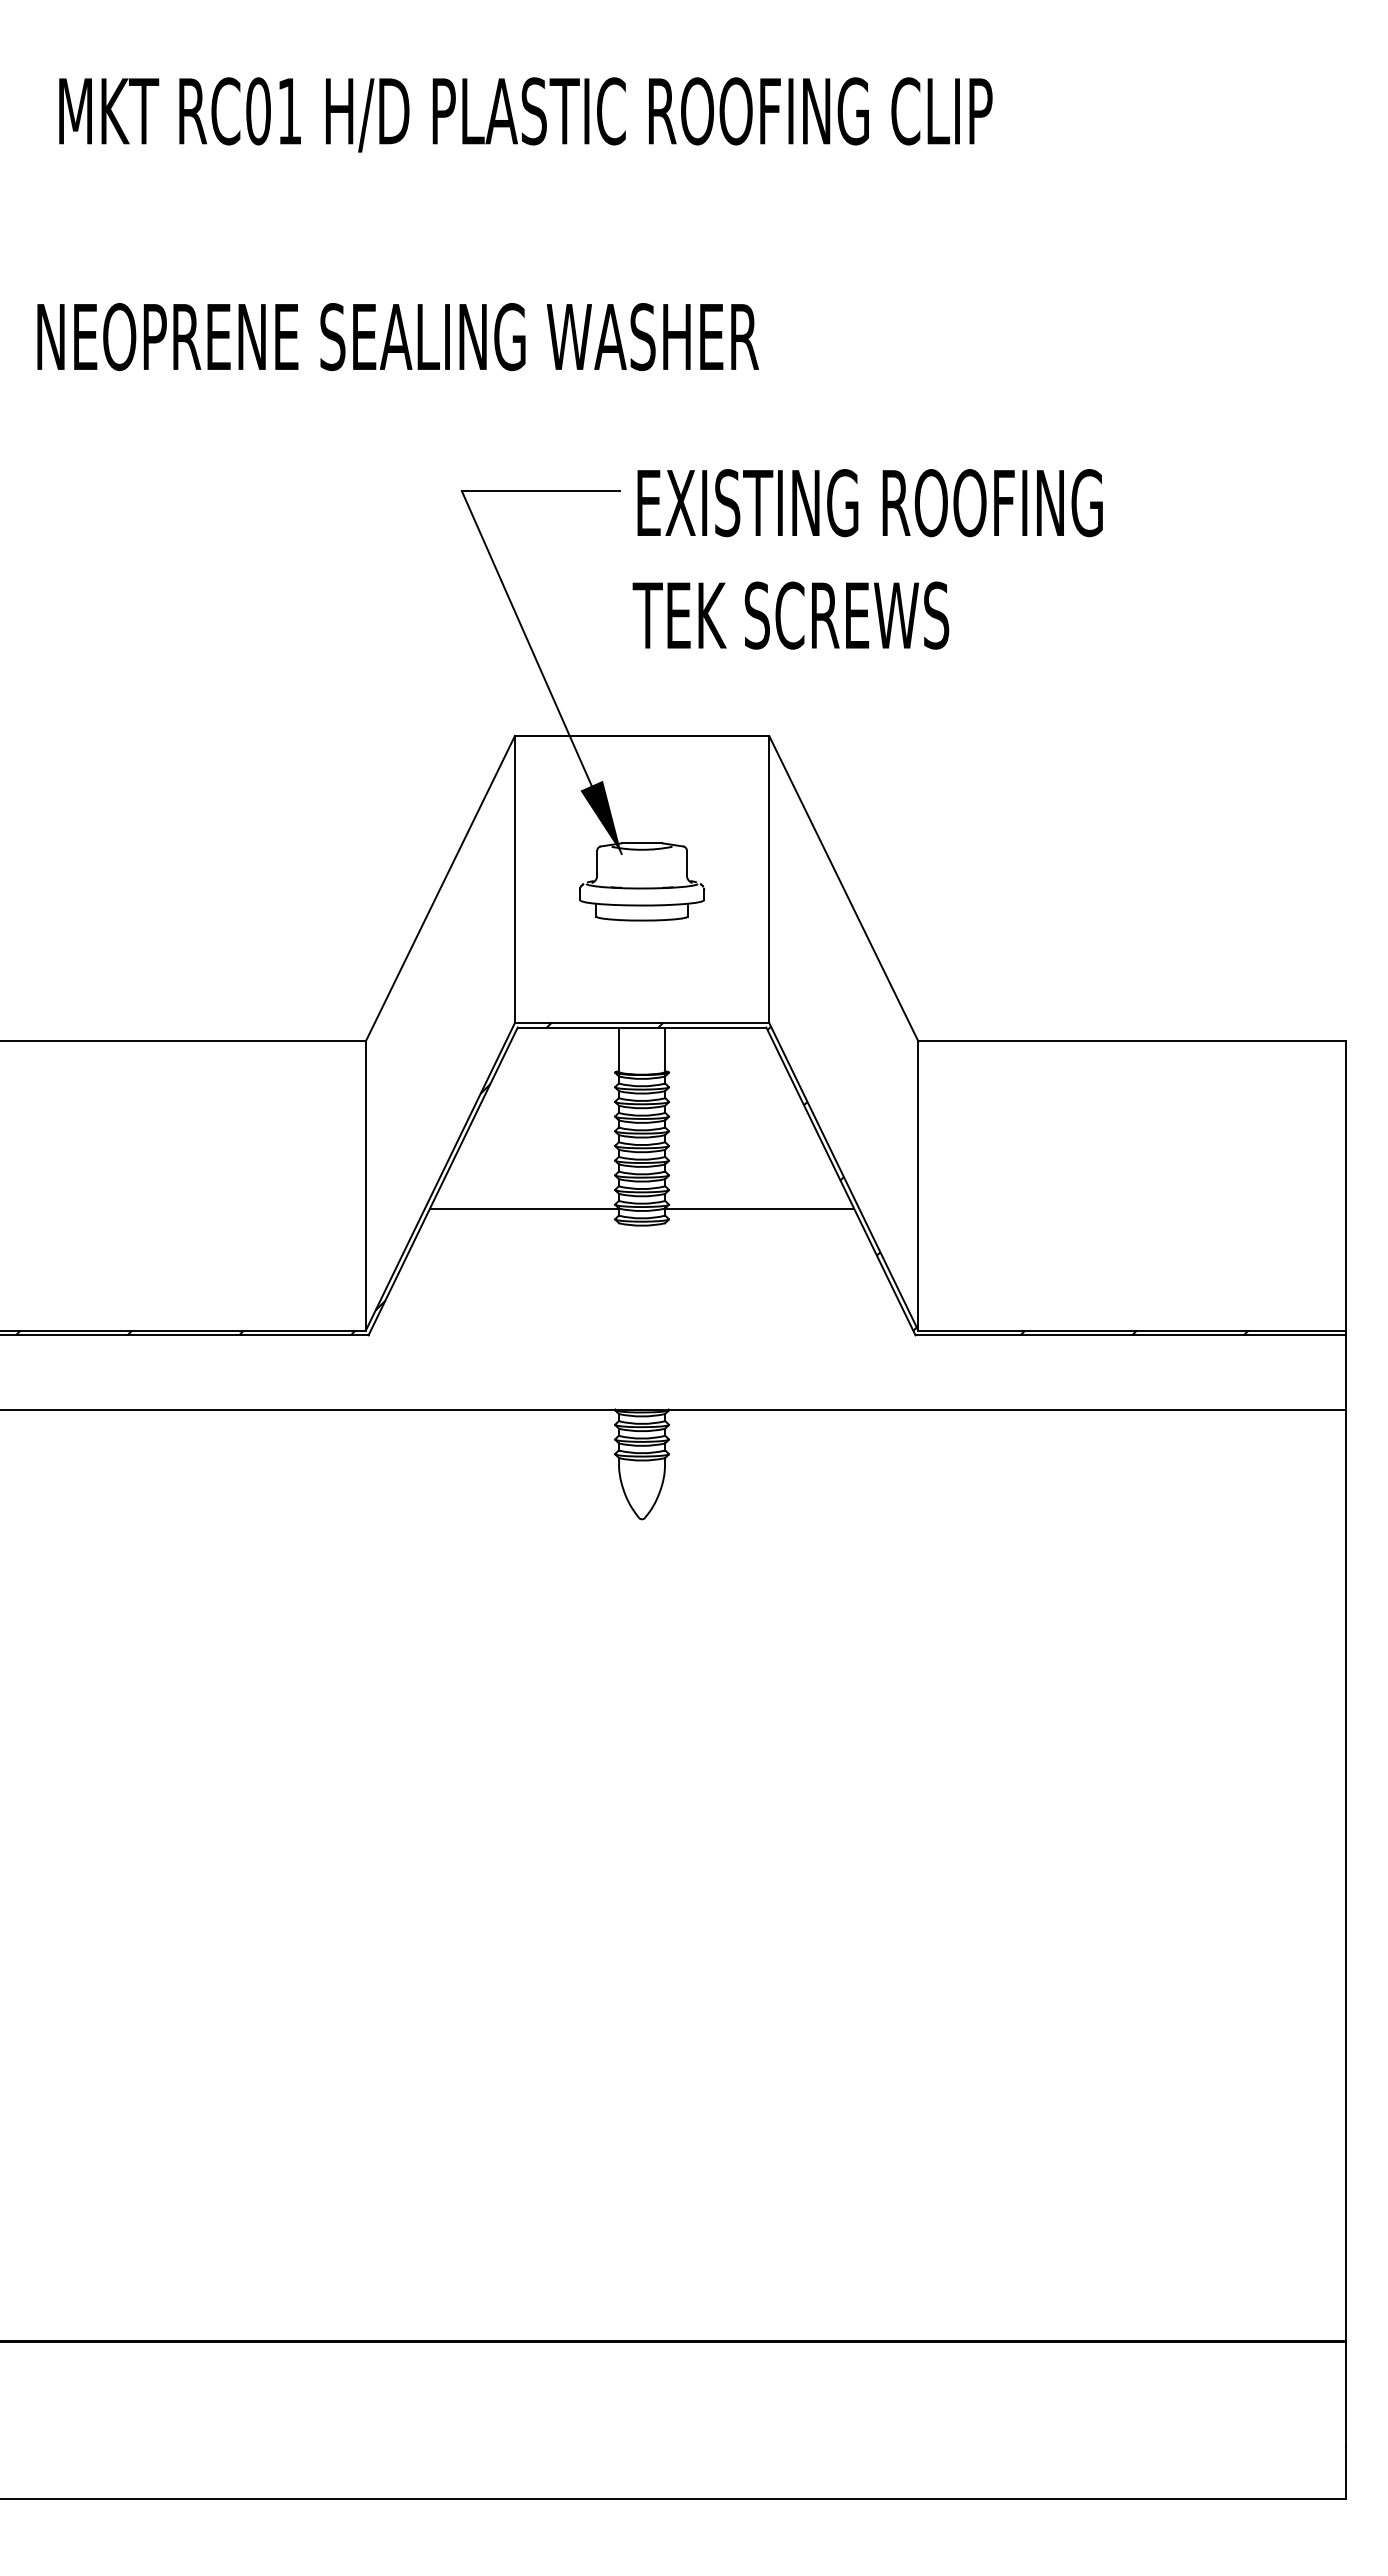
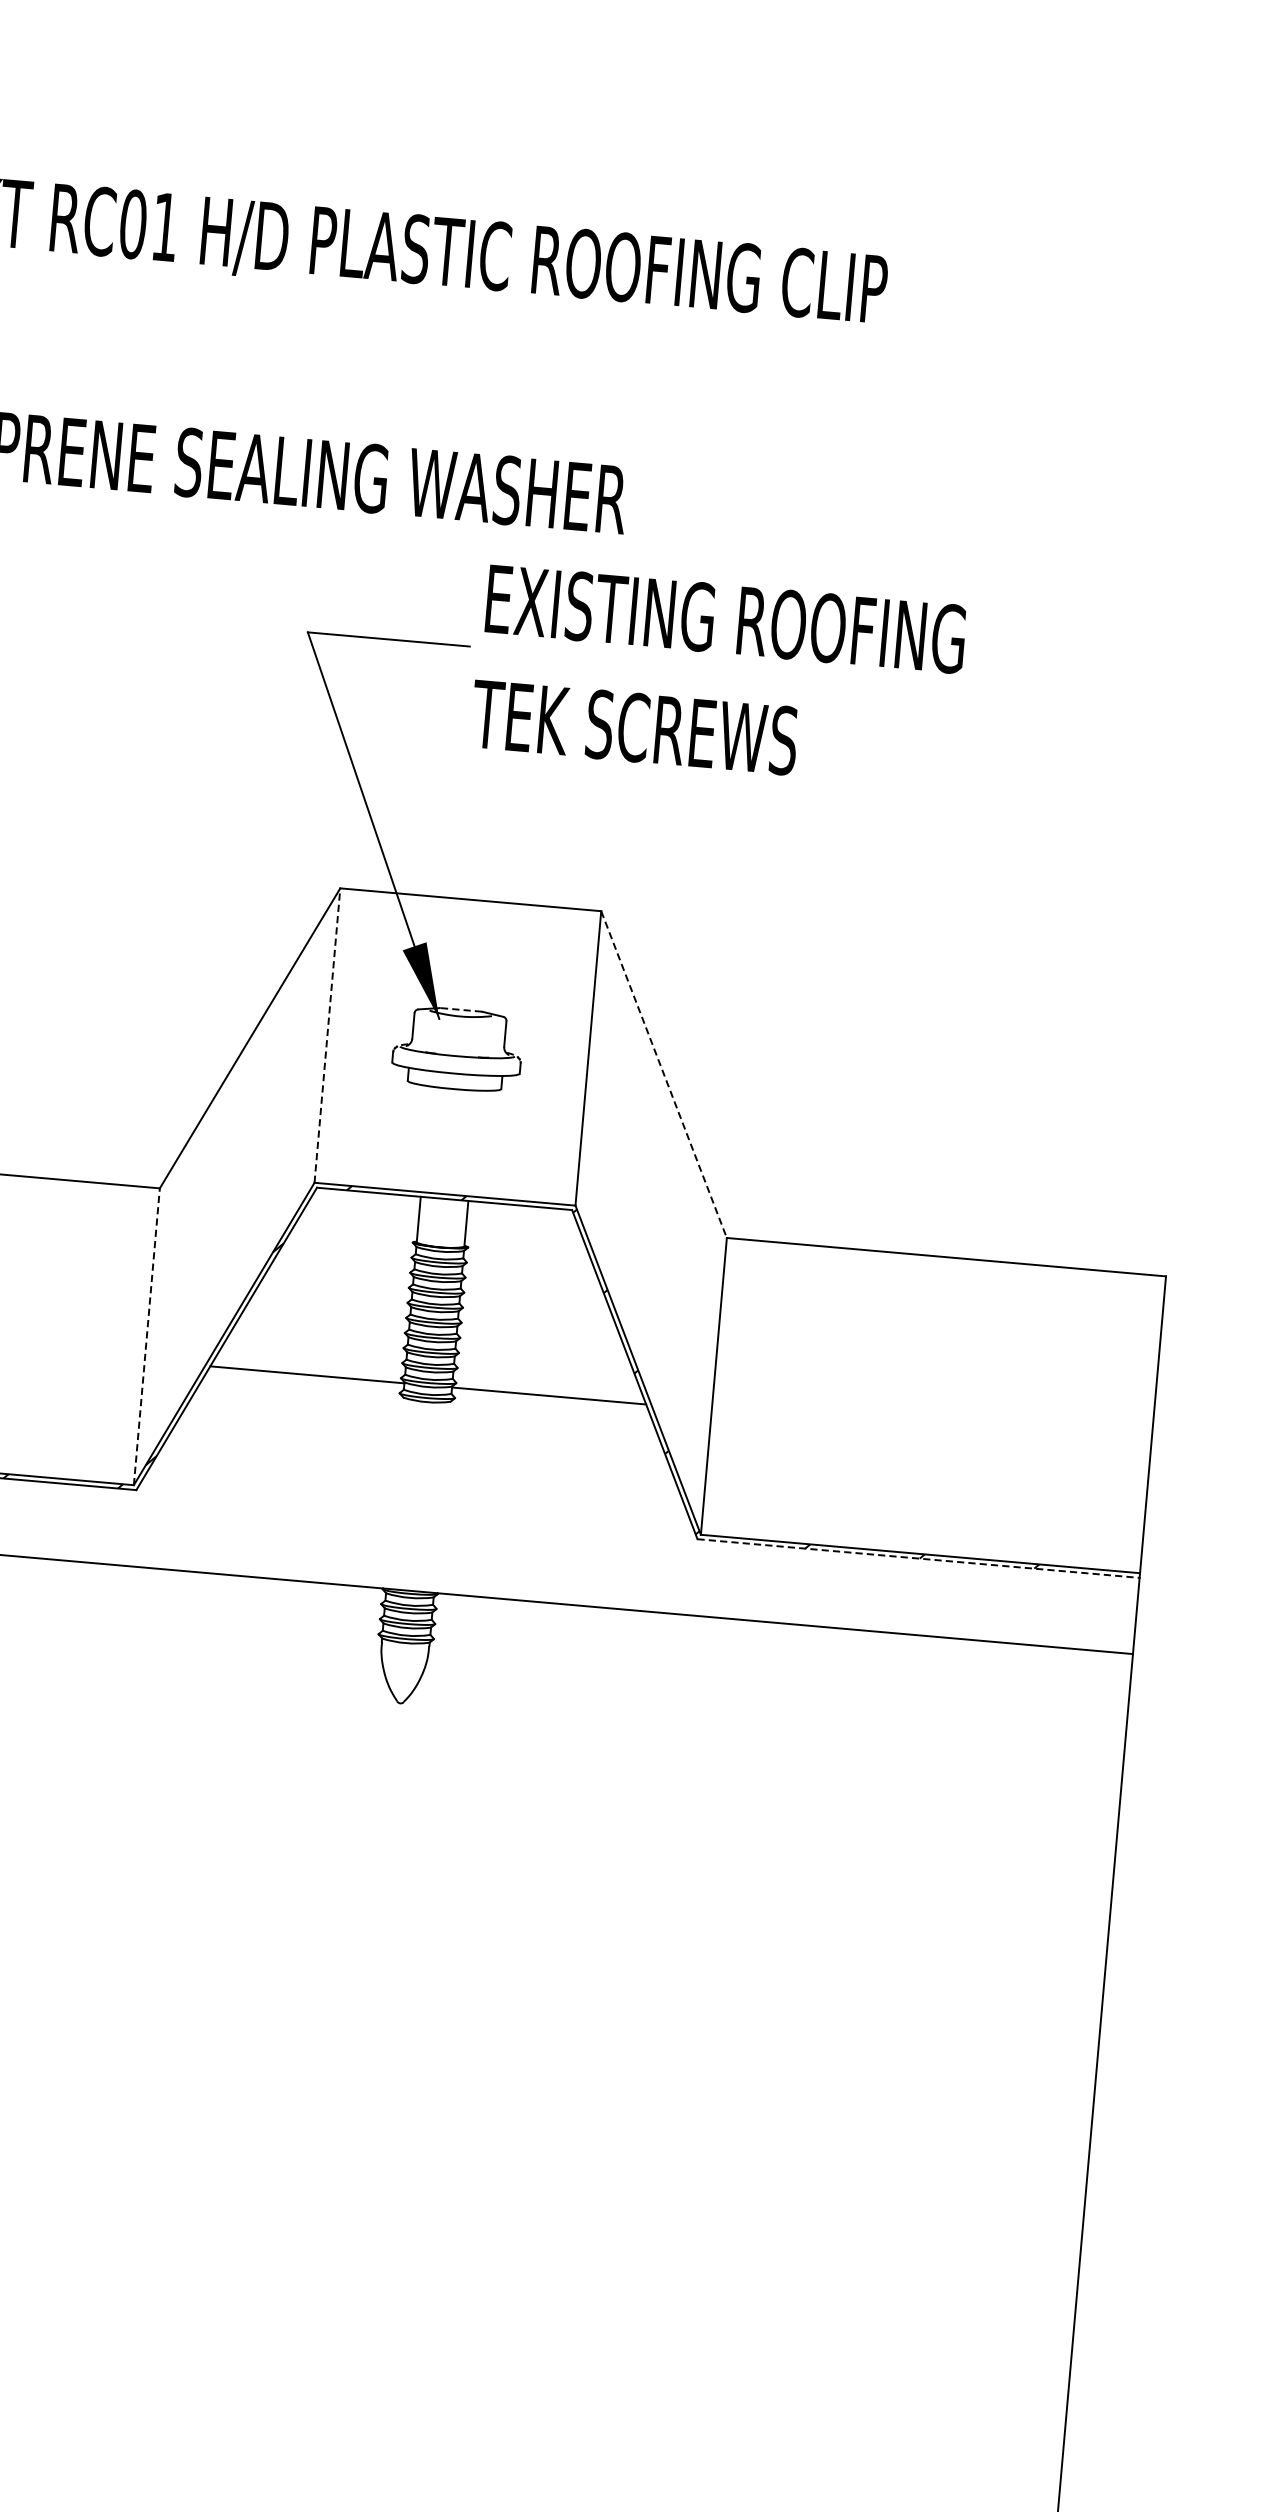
text: (867, 559) -> (718, 676), moved
line: (641, 843) -> (460, 1009), solid -> dashed
line: (514, 879) -> (326, 1035), solid -> dashed
line: (843, 888) -> (663, 1074), solid -> dashed
line: (365, 1186) -> (146, 1337), solid -> dashed
line: (1131, 1335) -> (919, 1558), solid -> dashed

